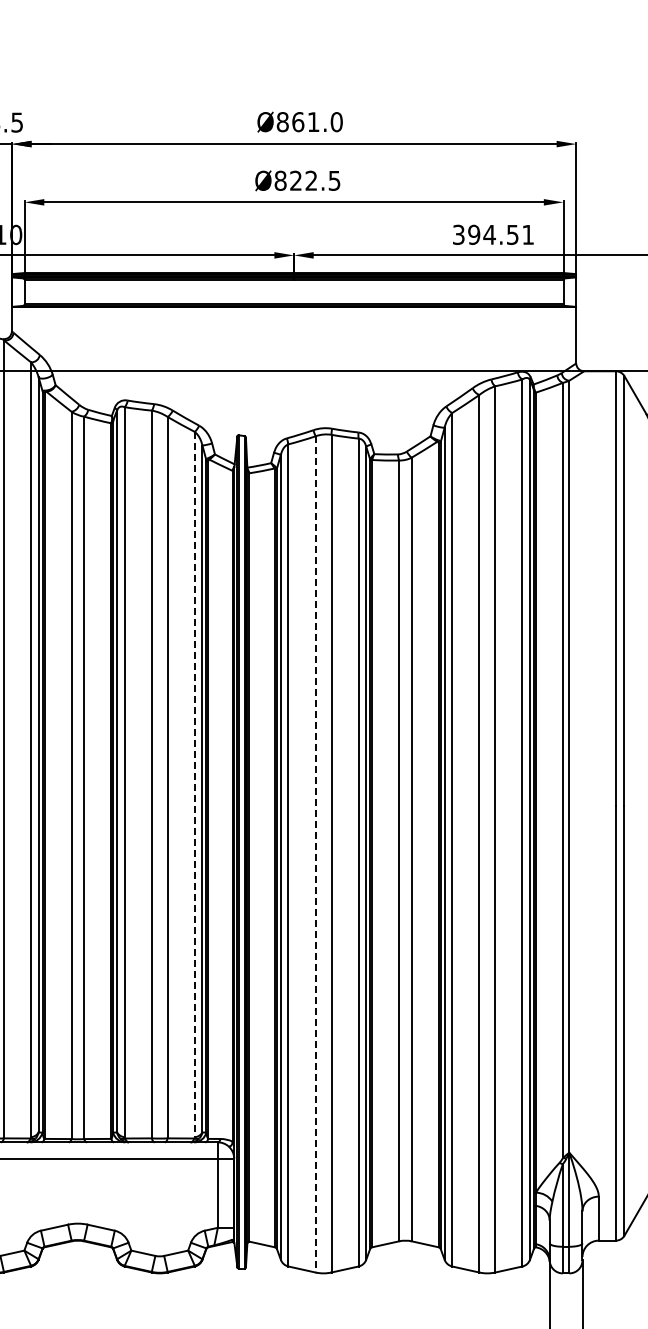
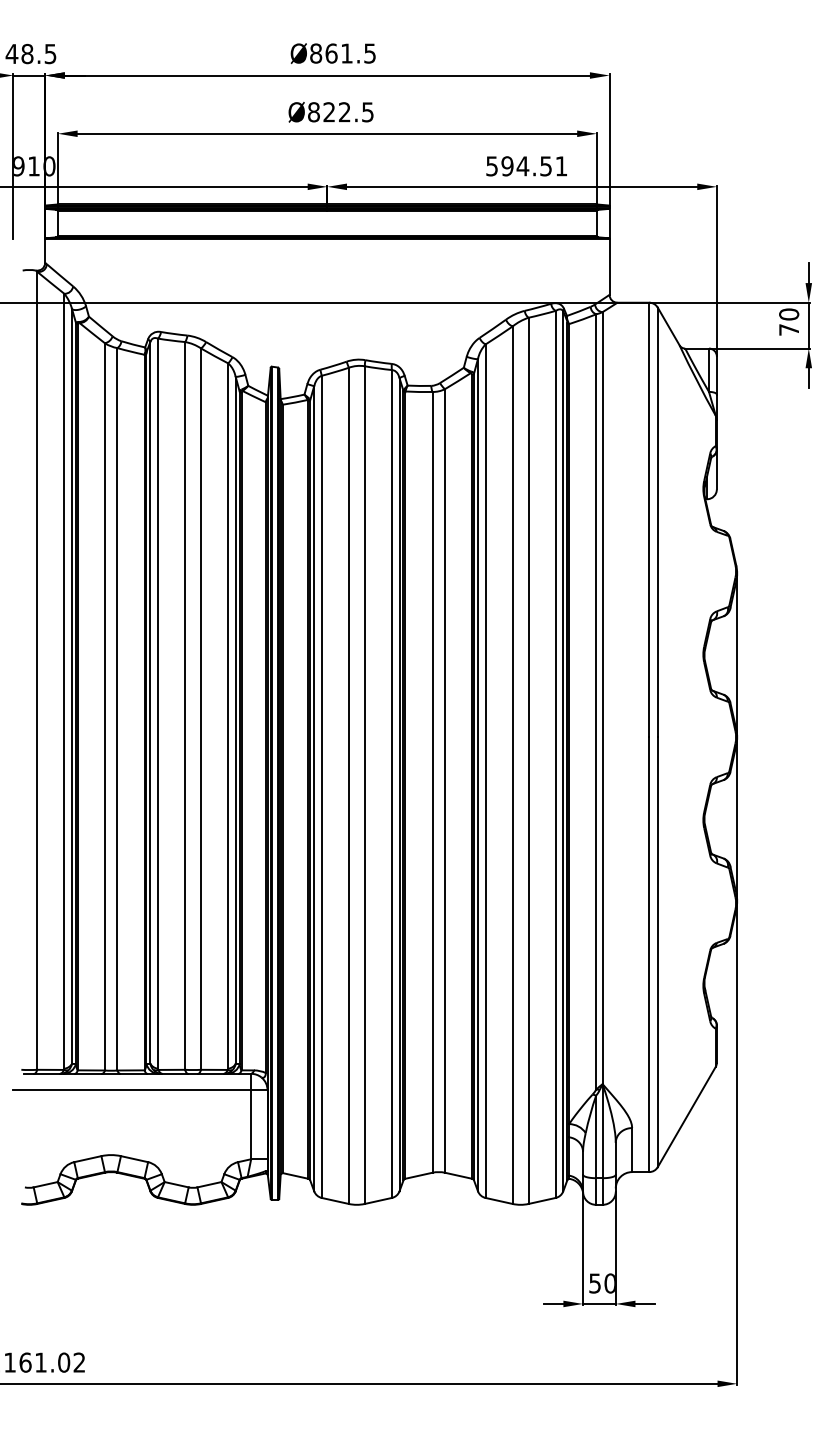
text: (337, 122) -> (370, 53), Ø861.0 -> Ø861.5
text: (458, 234) -> (491, 165), 394.51 -> 594.51
line: (195, 785) -> (228, 716), dashed -> solid
line: (315, 855) -> (348, 786), dashed -> solid

